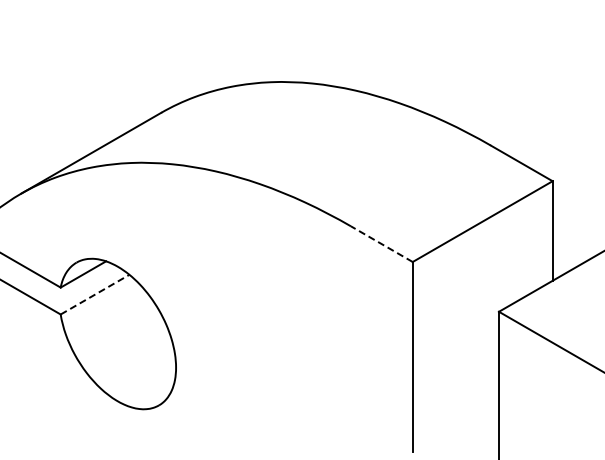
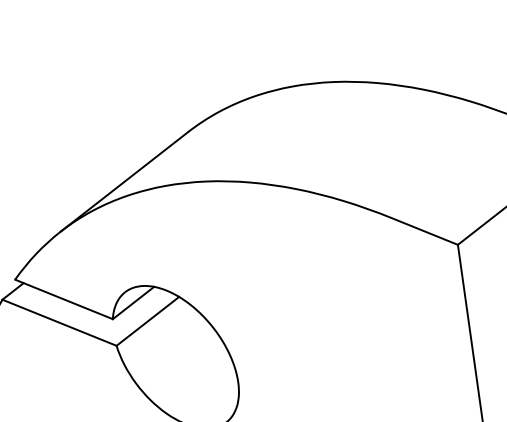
line: (381, 244) -> (424, 231), dashed -> solid
line: (95, 294) -> (148, 321), dashed -> solid

